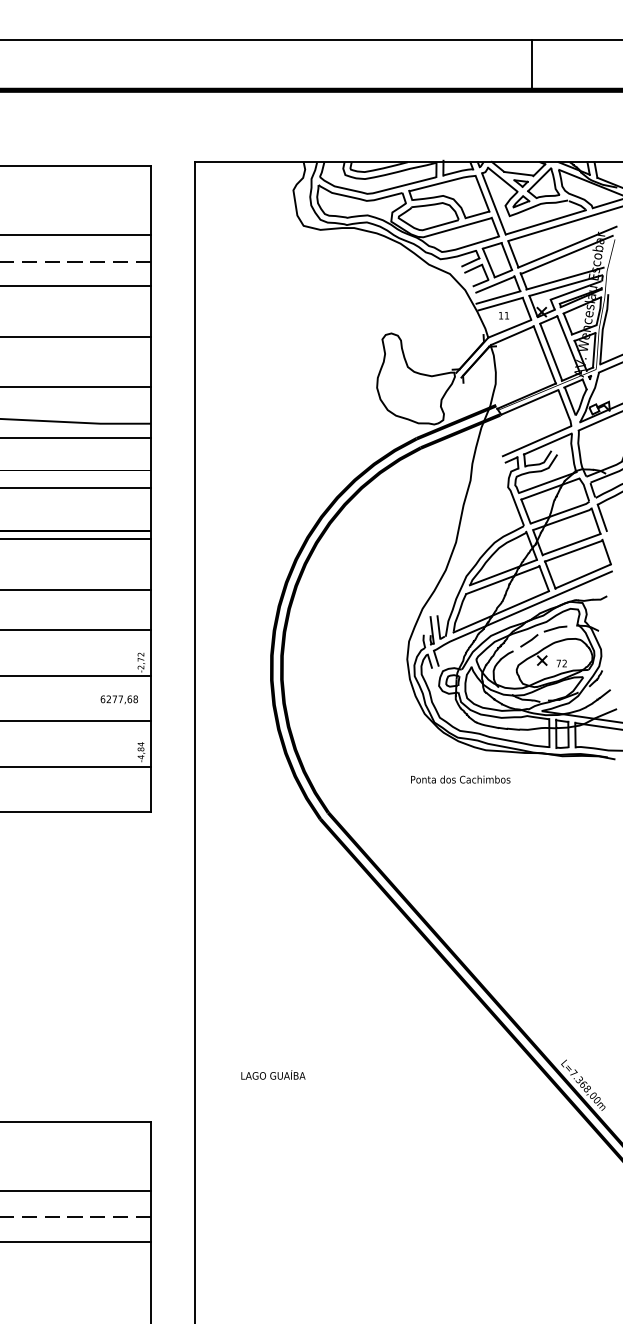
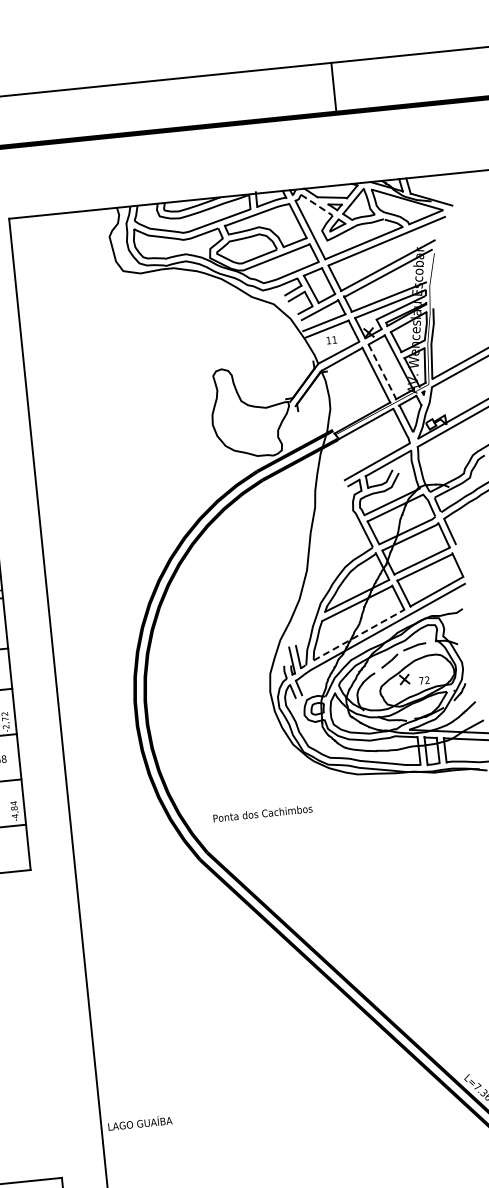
line: (502, 179) -> (316, 204), solid -> dashed
line: (551, 352) -> (382, 372), solid -> dashed
line: (501, 611) -> (359, 634), solid -> dashed
text: (460, 779) -> (262, 813), moved
text: (273, 1074) -> (140, 1122), moved

